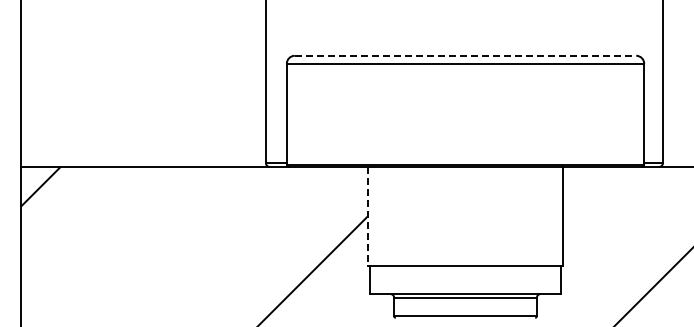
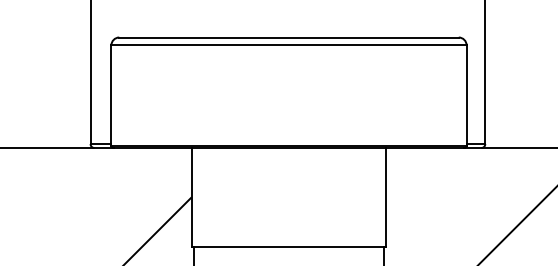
line: (465, 55) -> (288, 37), dashed -> solid
line: (367, 216) -> (191, 197), dashed -> solid

